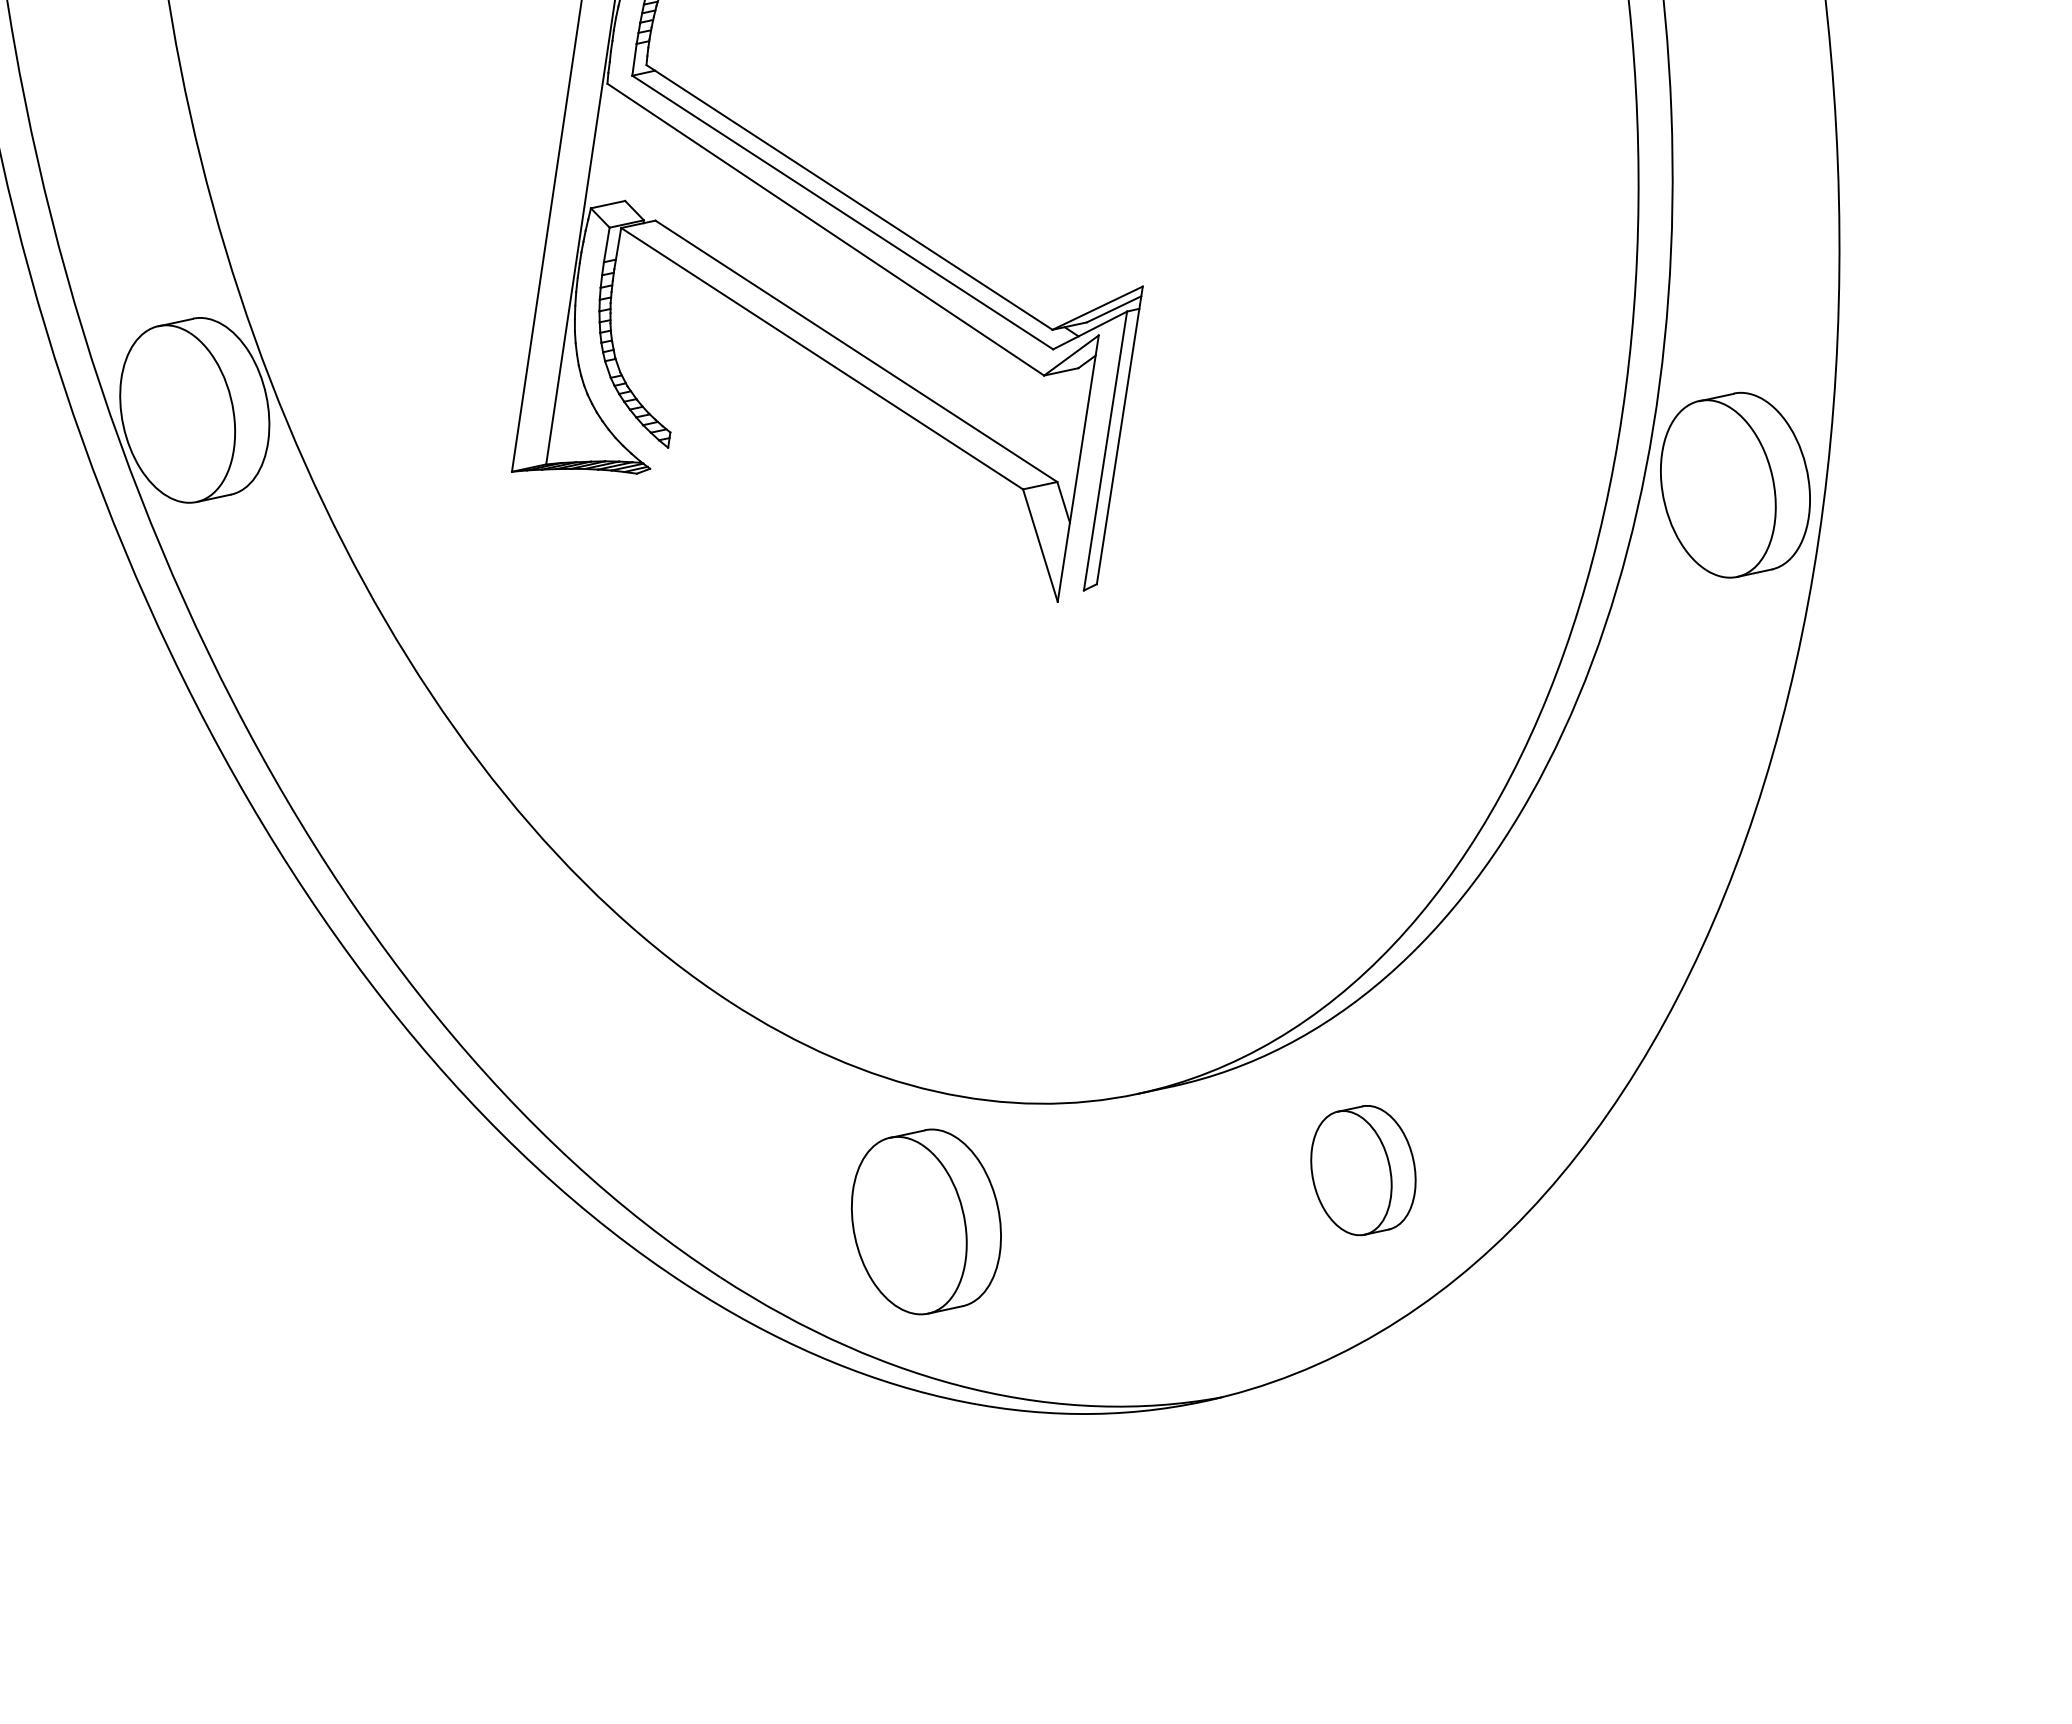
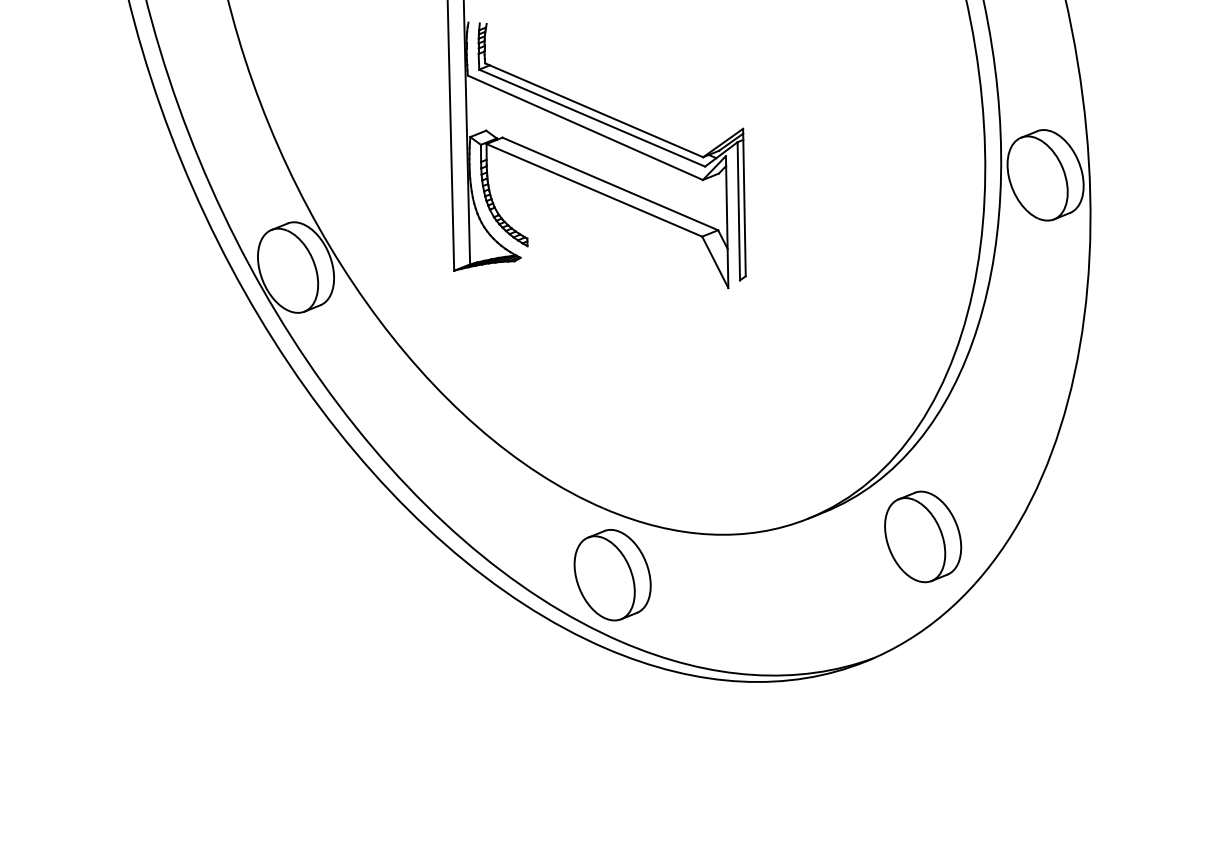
part: (1364, 1169) -> (923, 536), size x1.43
part: (925, 1222) -> (612, 575), moved

